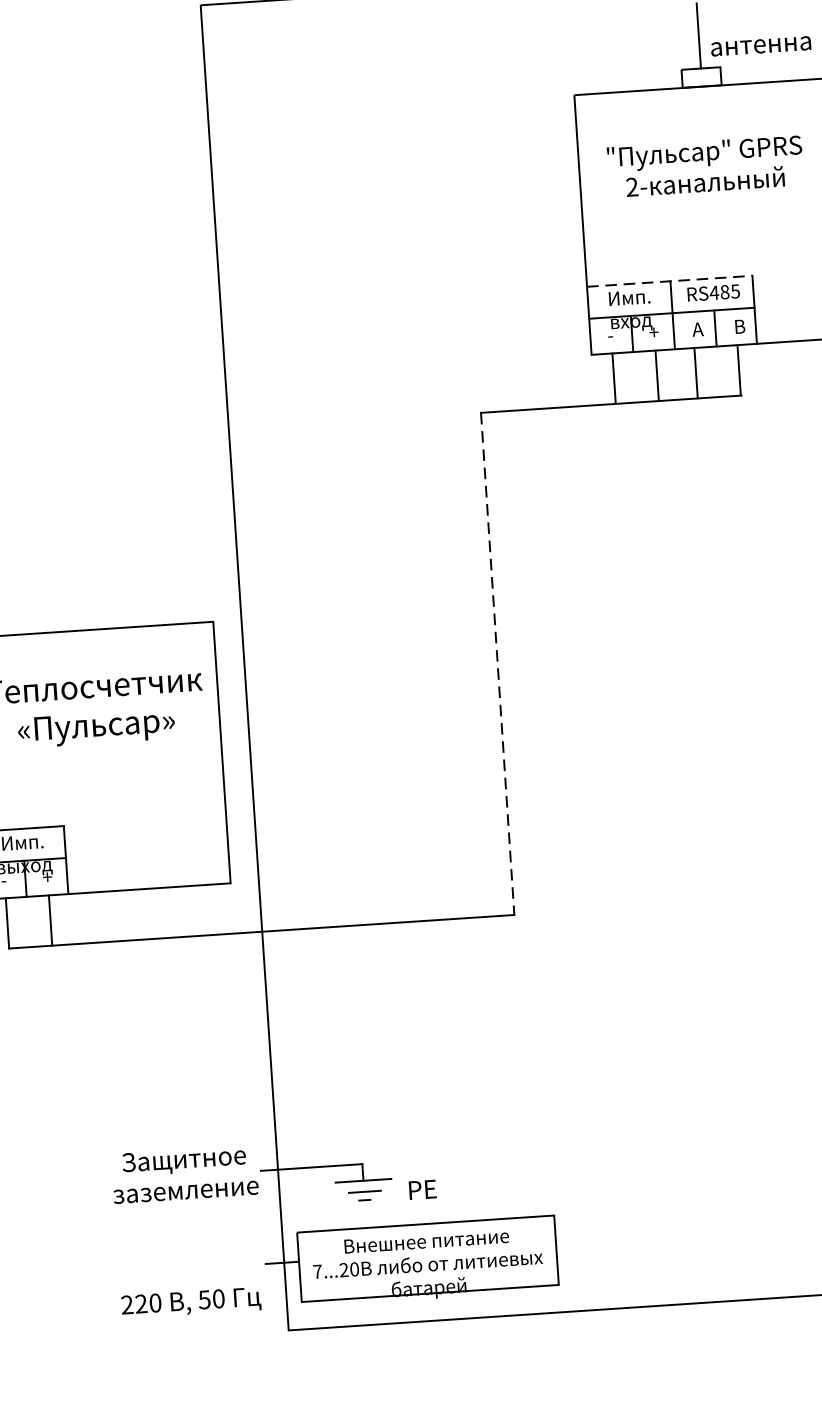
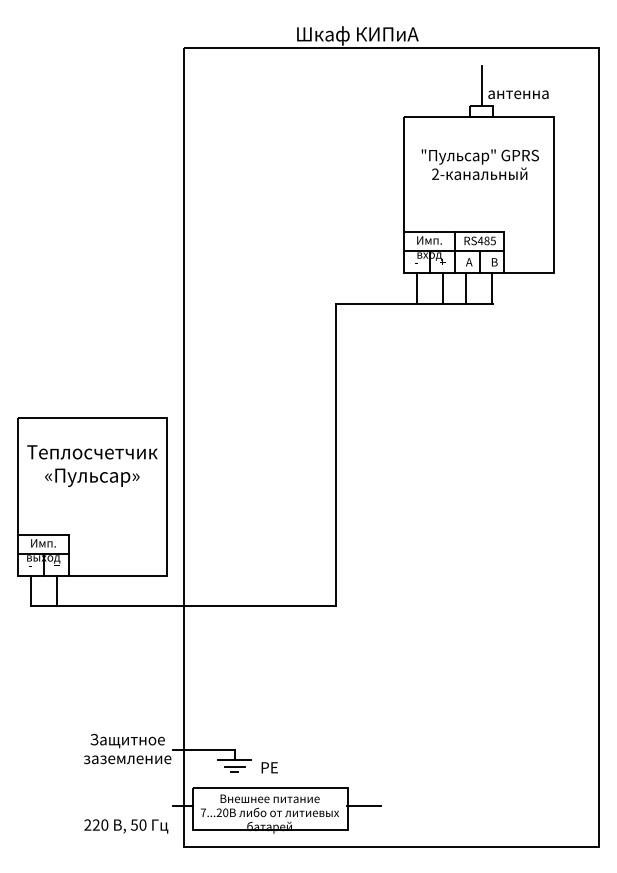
line: (670, 281) -> (454, 232), dashed -> solid
line: (497, 664) -> (335, 455), dashed -> solid
line: (582, 1243) -> (363, 806), added

